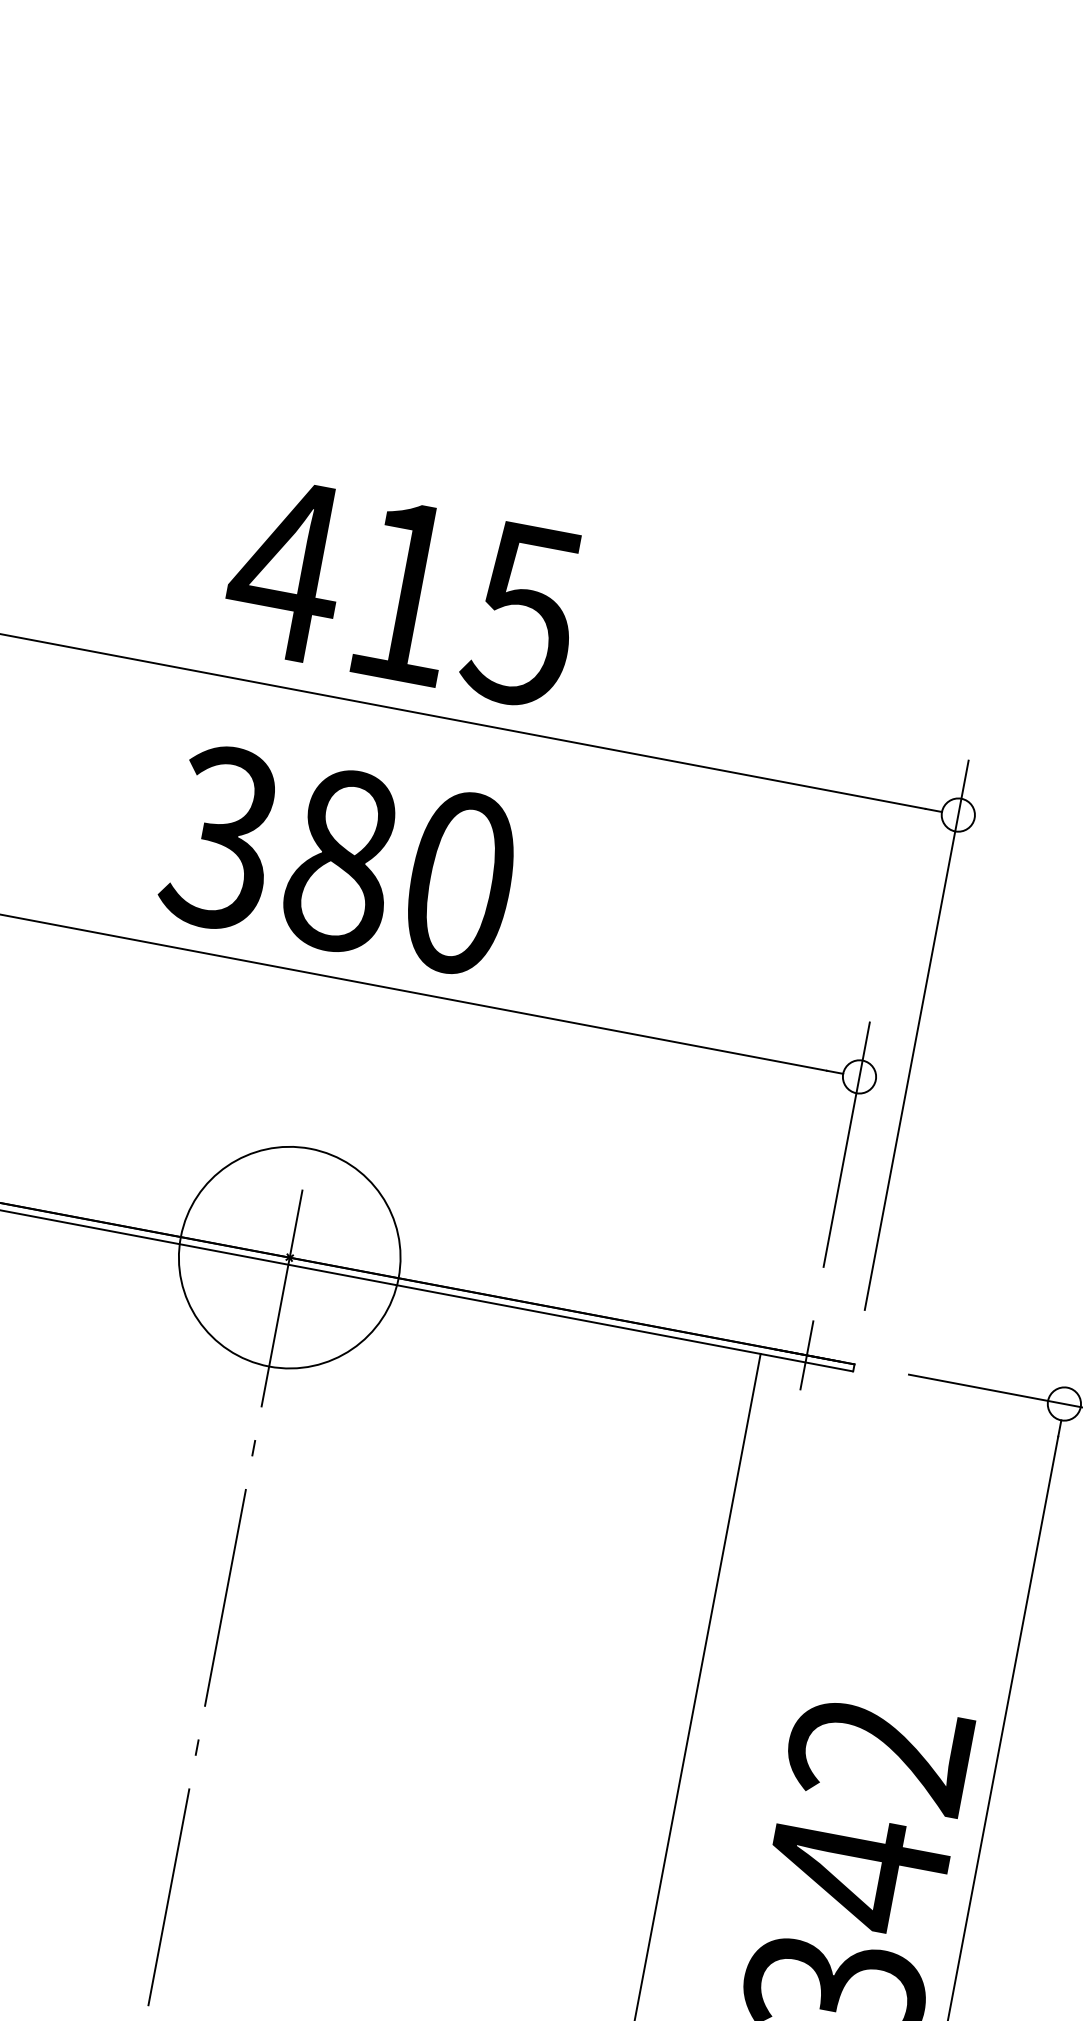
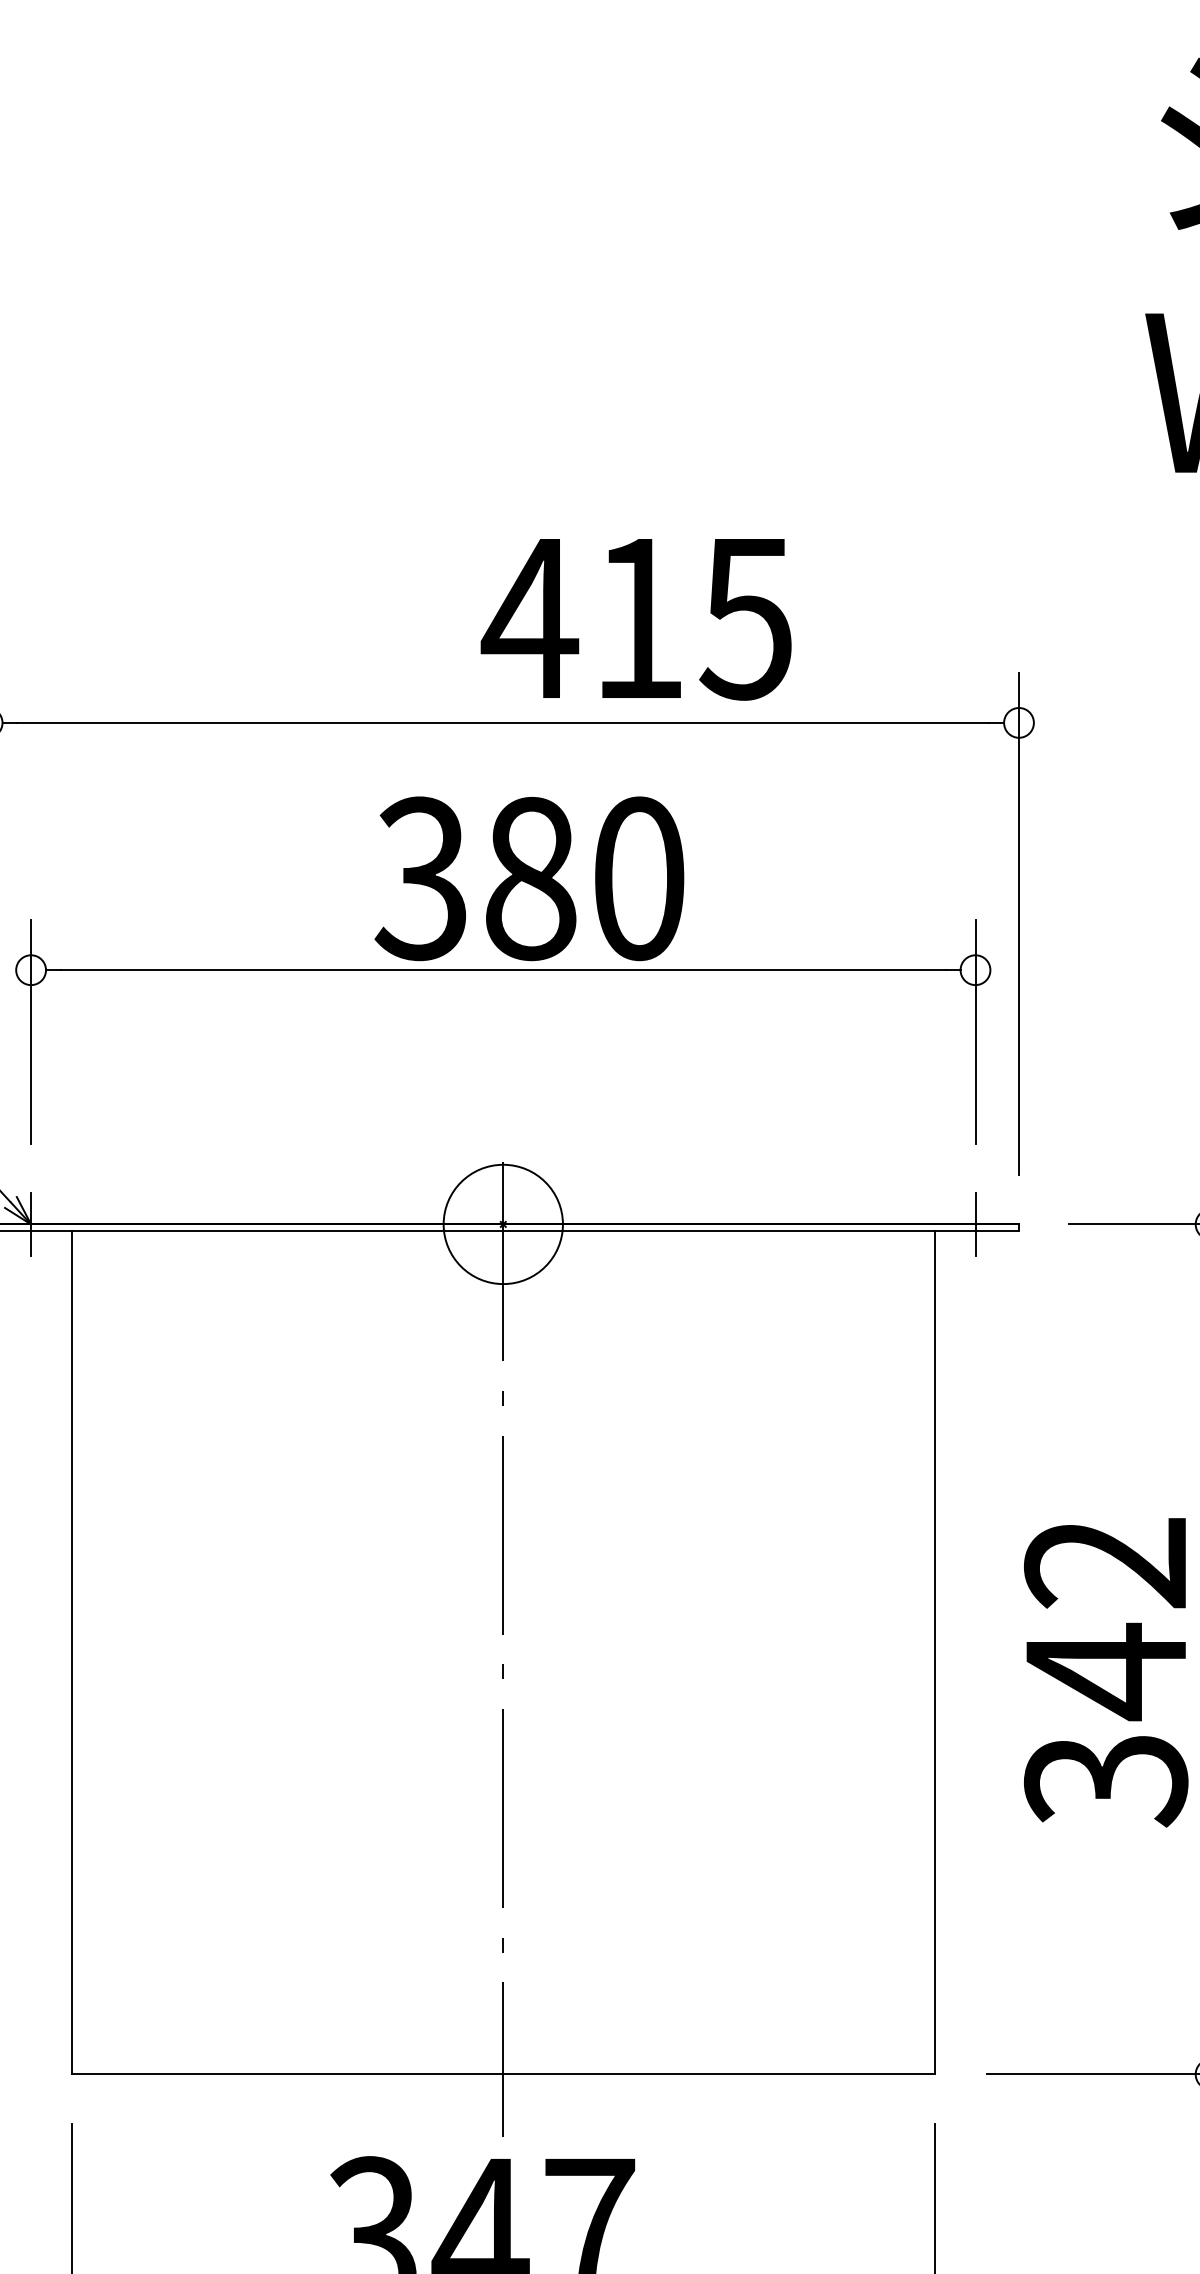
text: (402, 592) -> (635, 619), moved
text: (340, 860) -> (529, 878), moved
circle: (288, 1257) -> (502, 1224), size x0.6

